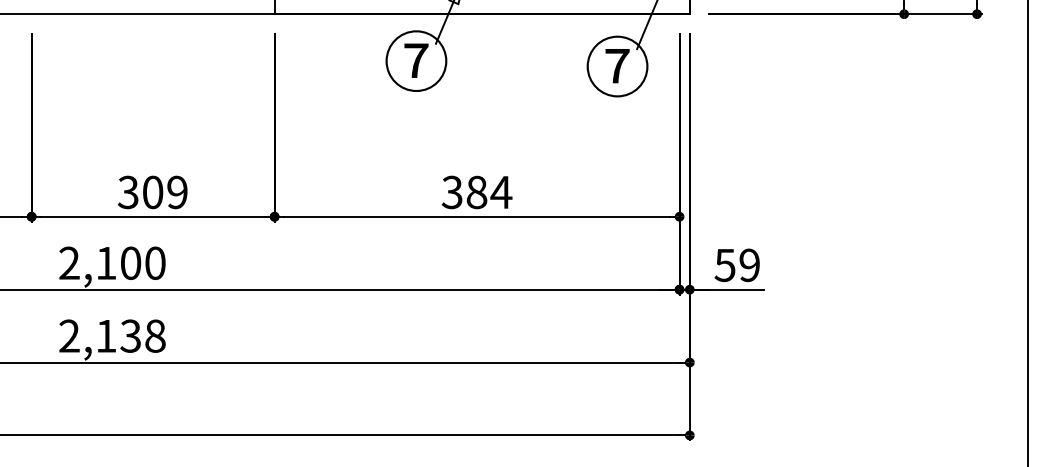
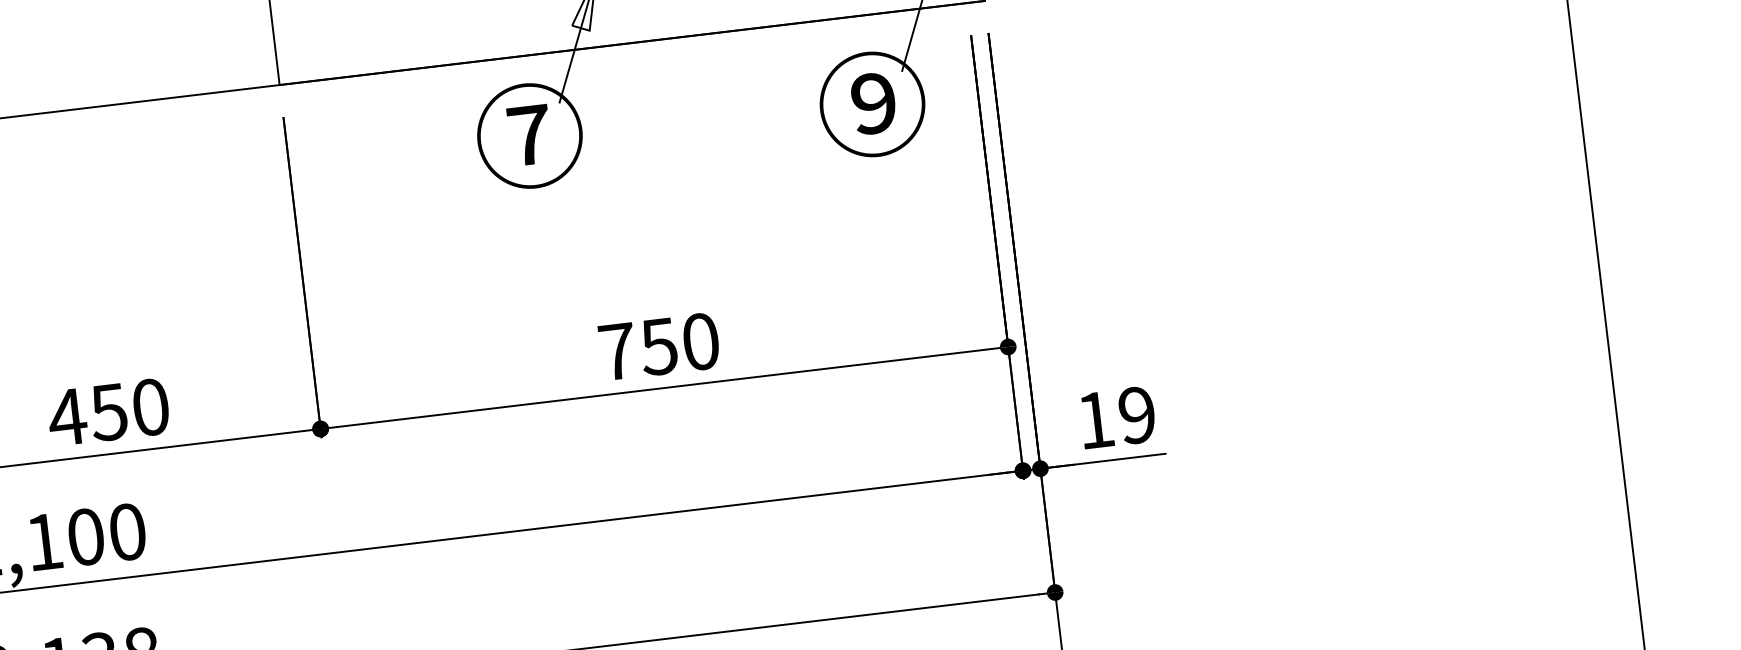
text: (617, 65) -> (872, 102), ⑦ -> ⑨
text: (152, 192) -> (108, 412), 309 -> 450
text: (476, 192) -> (658, 346), 384 -> 750
text: (724, 265) -> (1094, 420), 59 -> 19

